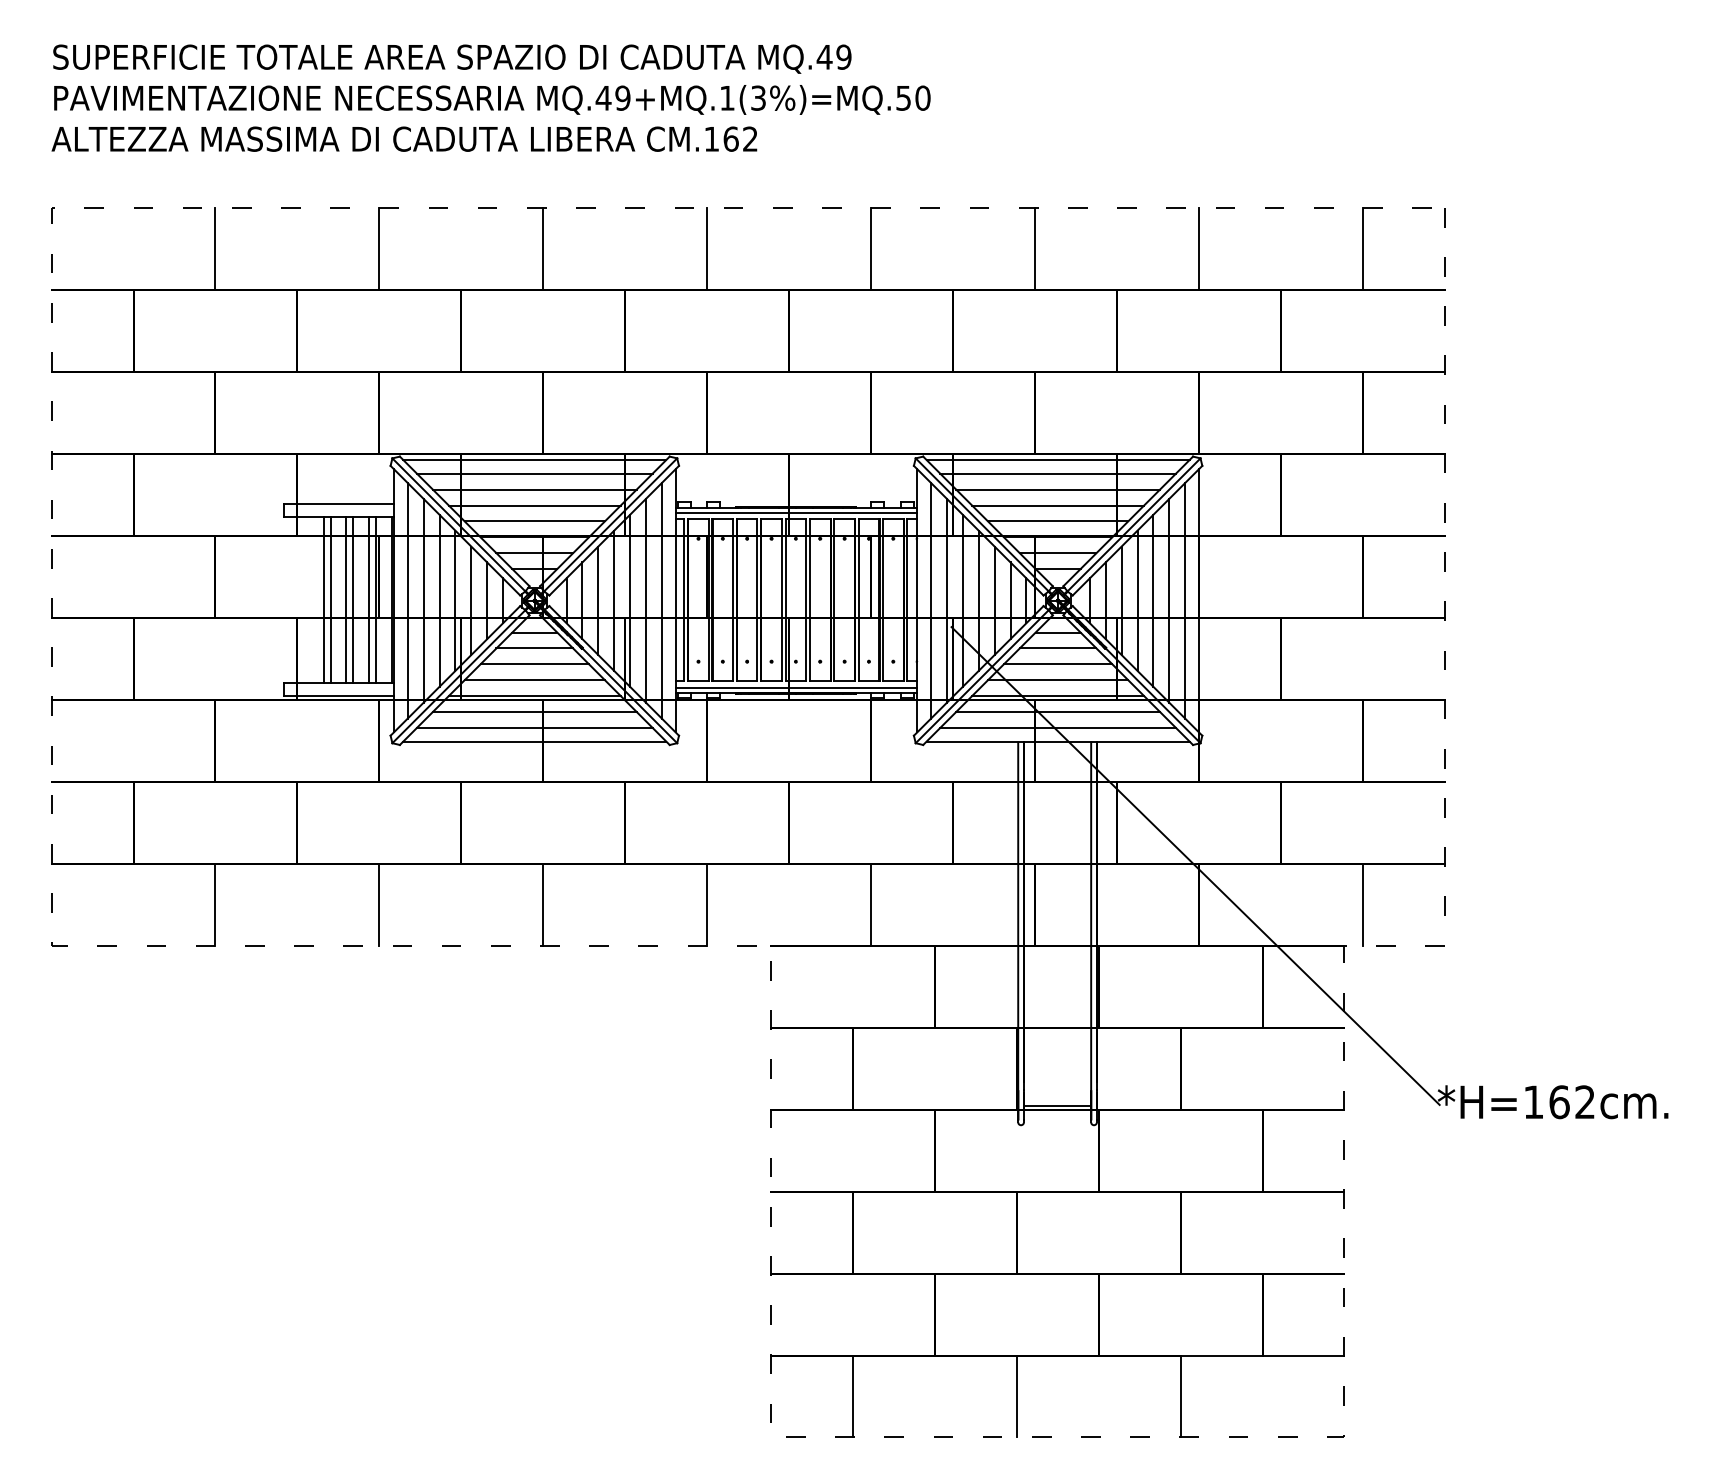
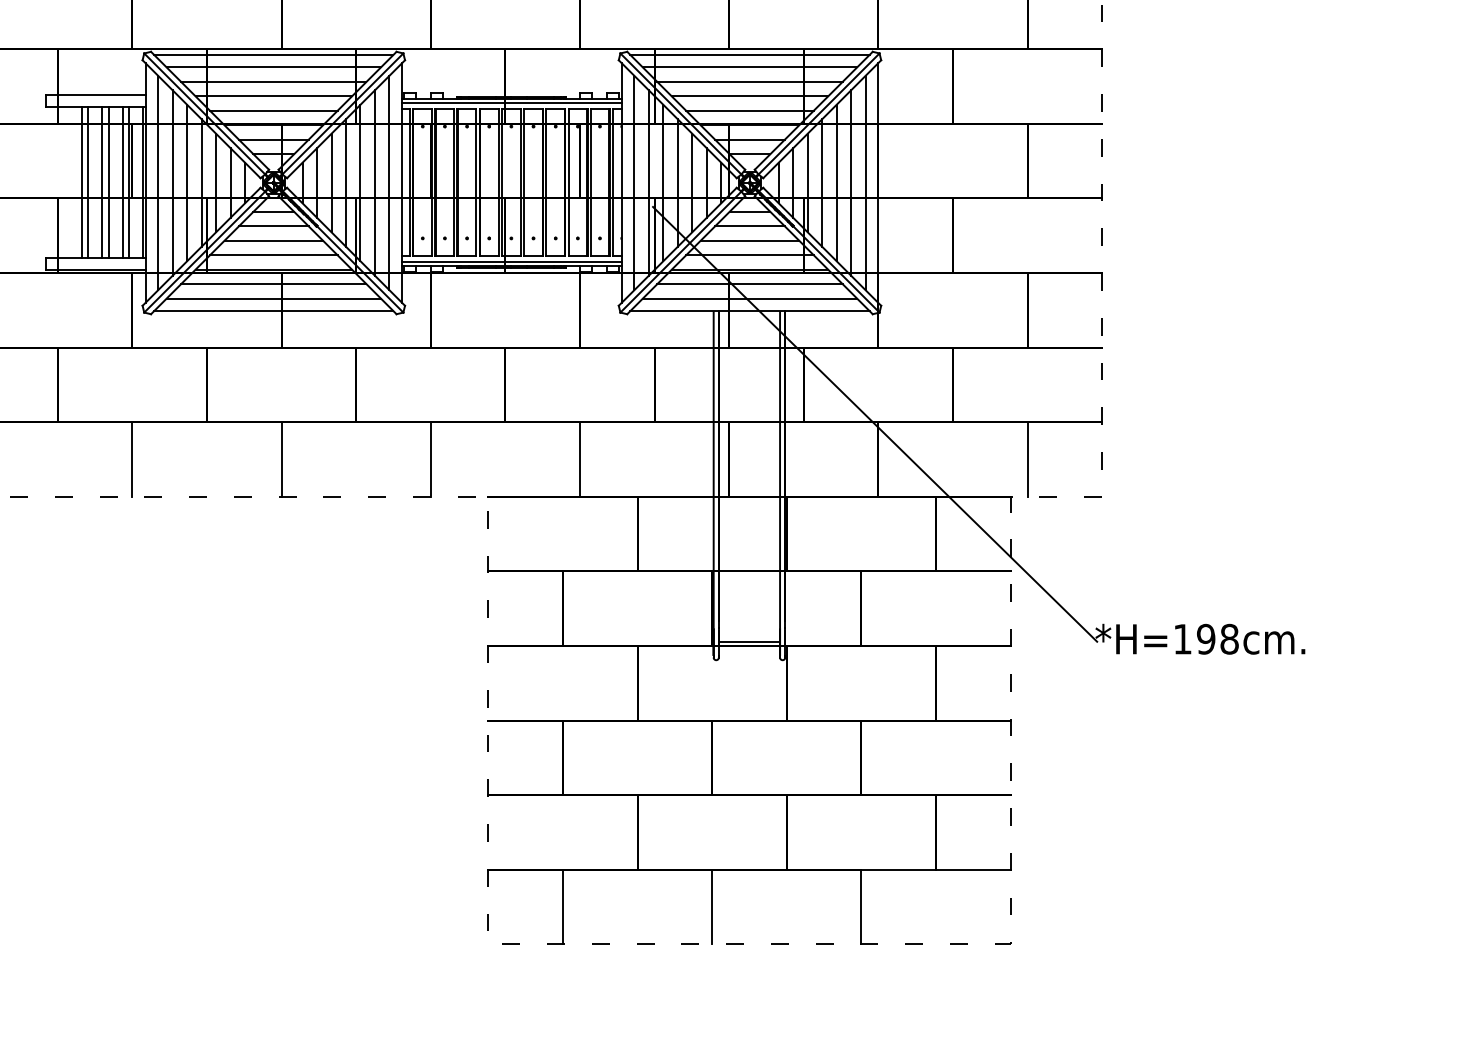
text: (1572, 1102) -> (1218, 639), *H=162cm. -> *H=198cm.

